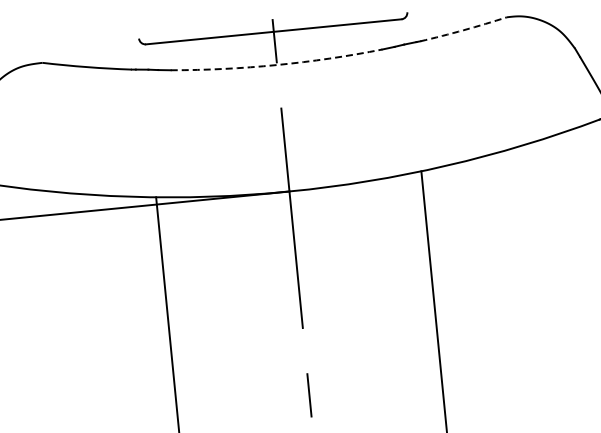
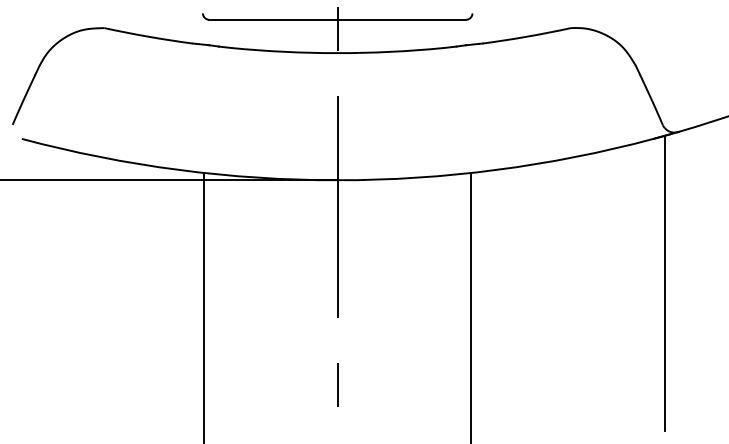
arc: (464, 29) -> (527, 36), dashed -> solid
arc: (276, 65) -> (337, 53), dashed -> solid

